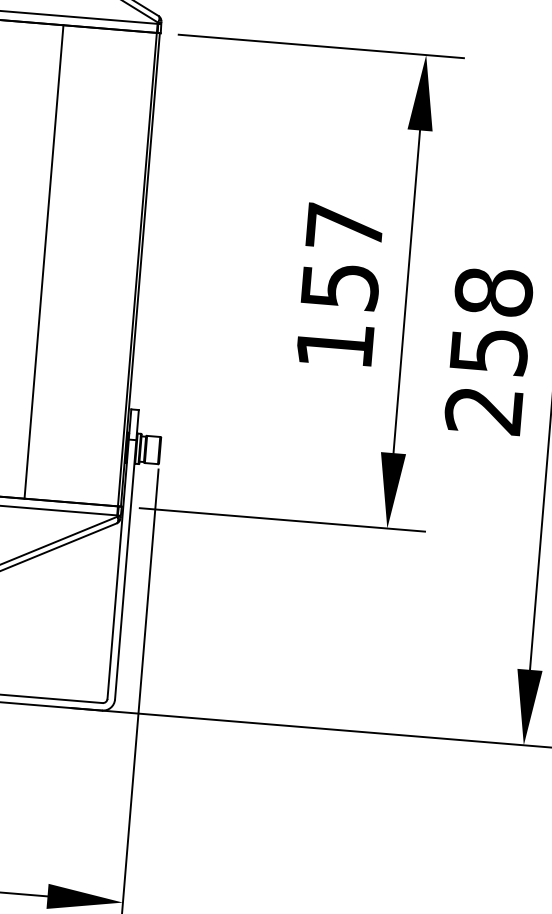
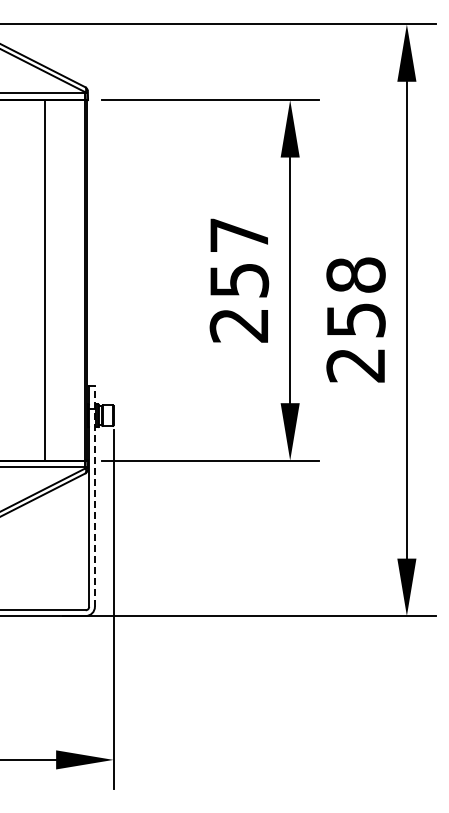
line: (43, 262) -> (44, 280), moved
text: (334, 345) -> (238, 325), 157 -> 257
line: (126, 554) -> (94, 496), solid -> dashed

